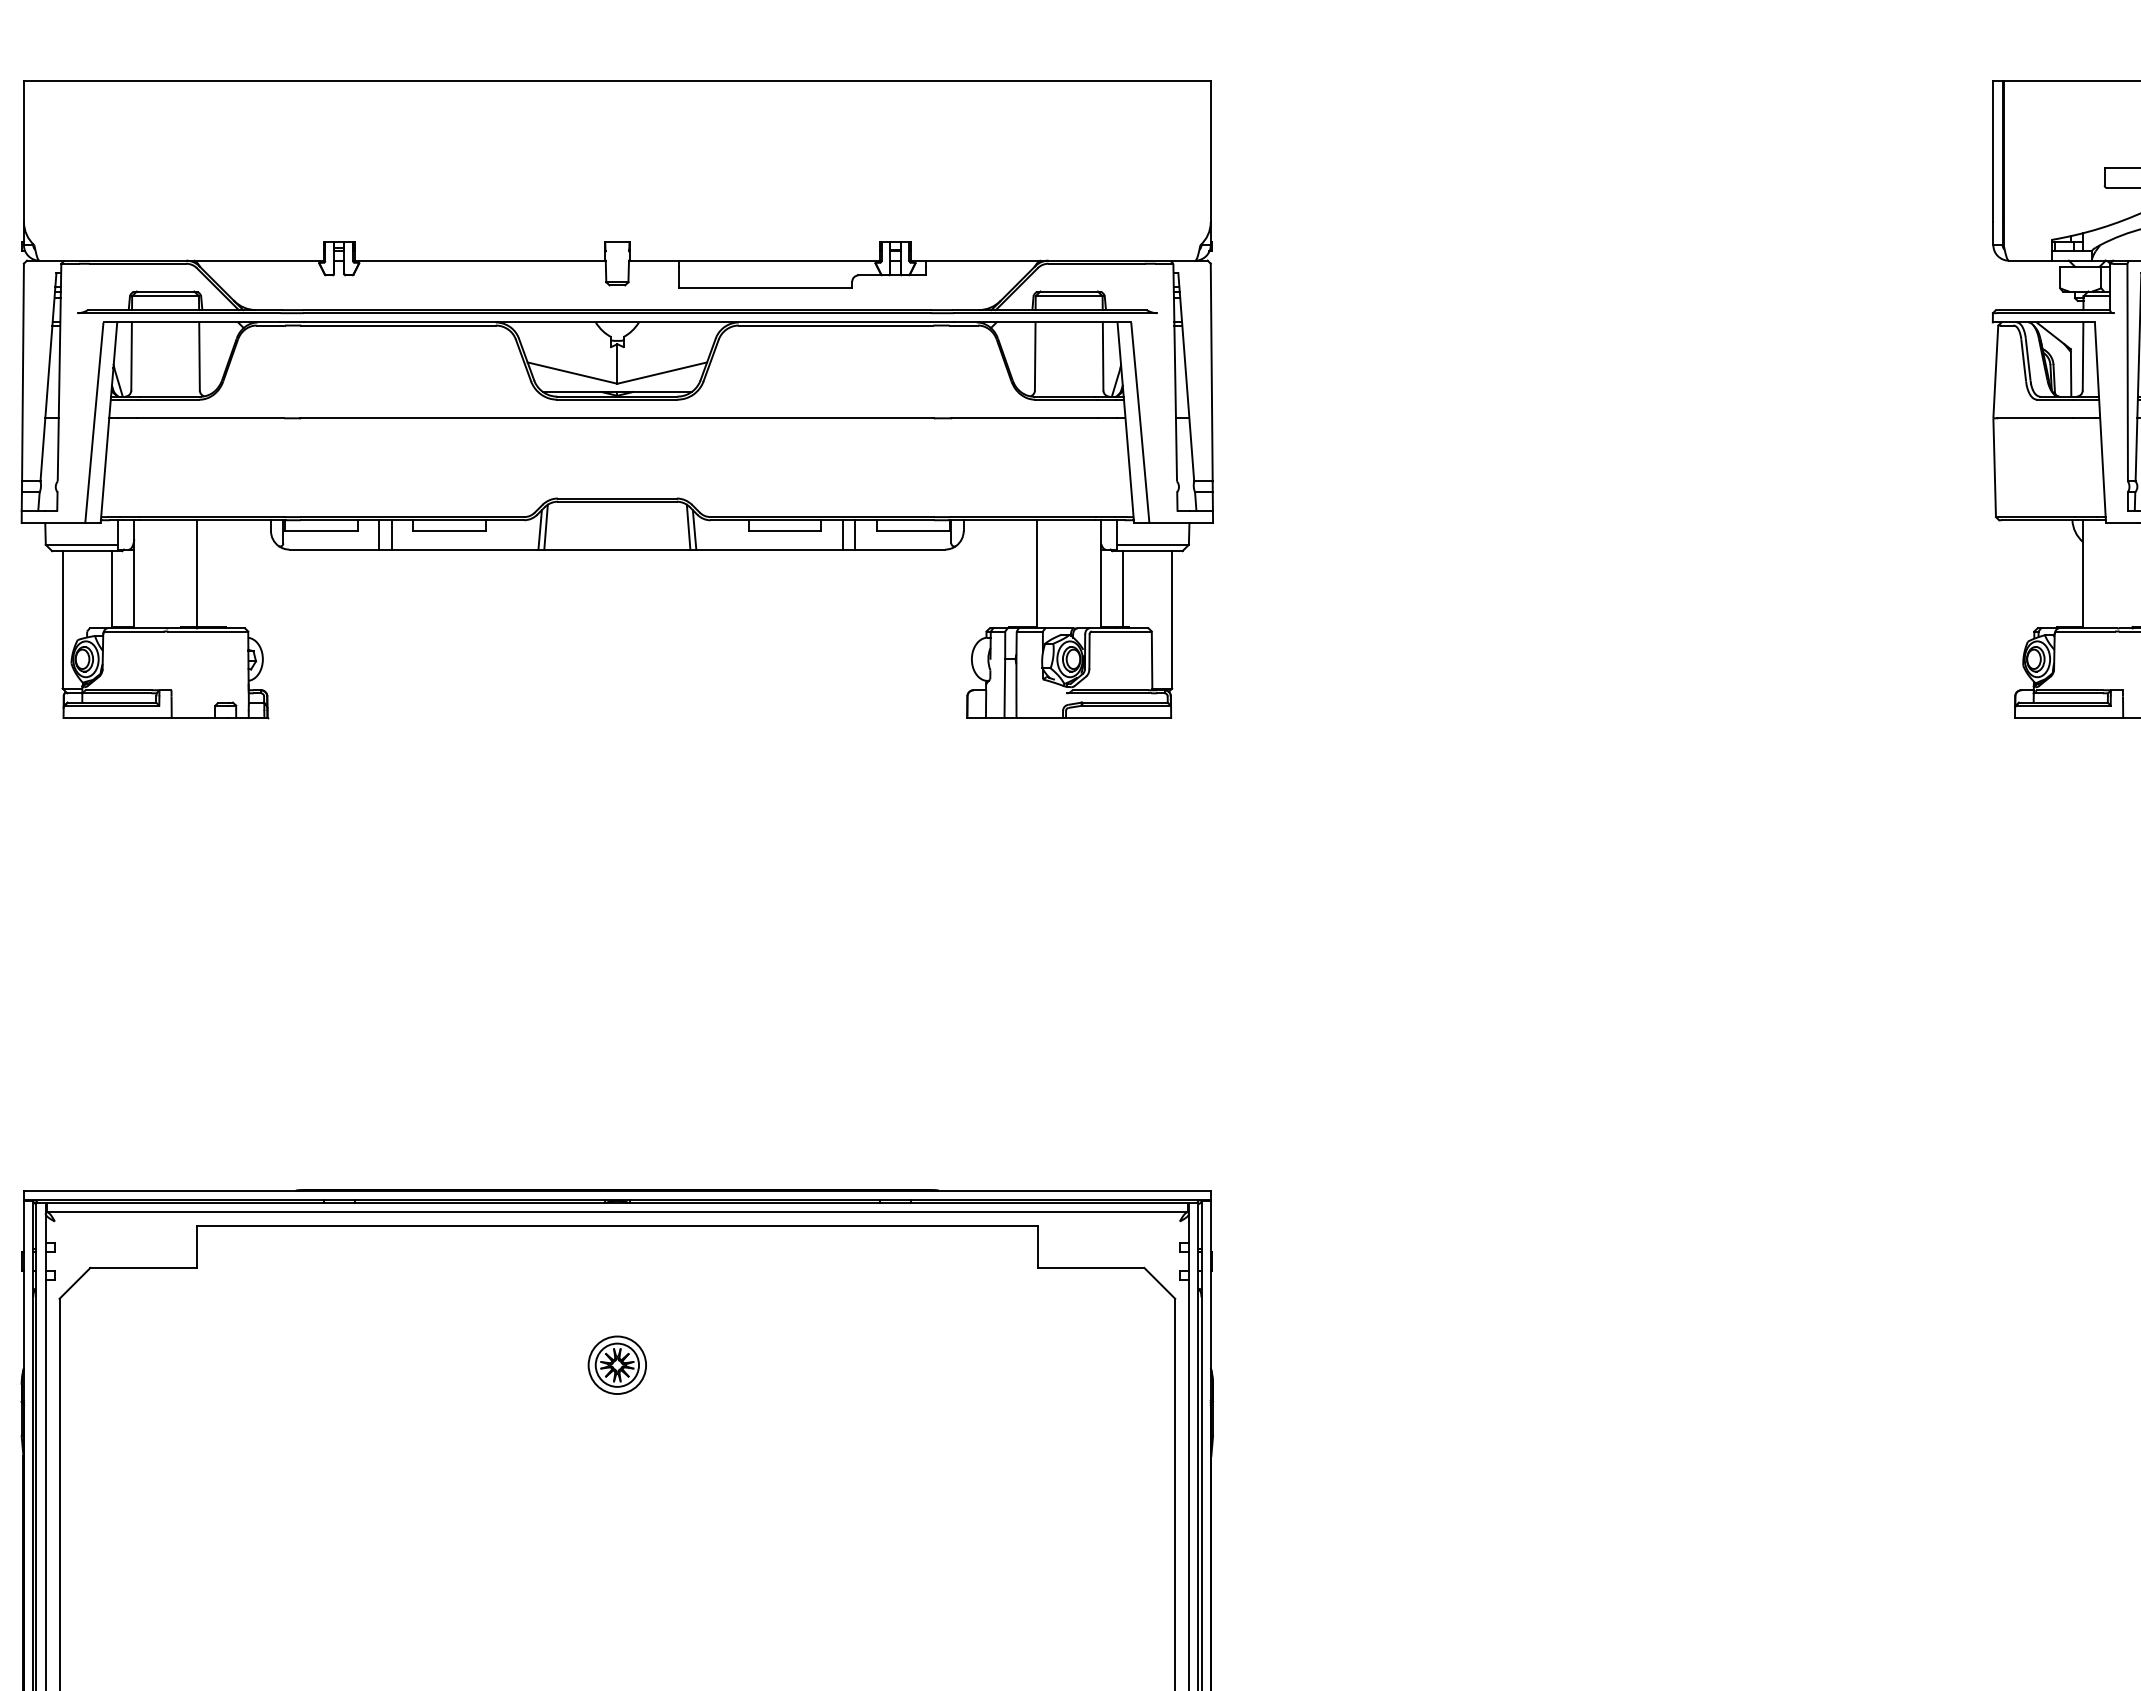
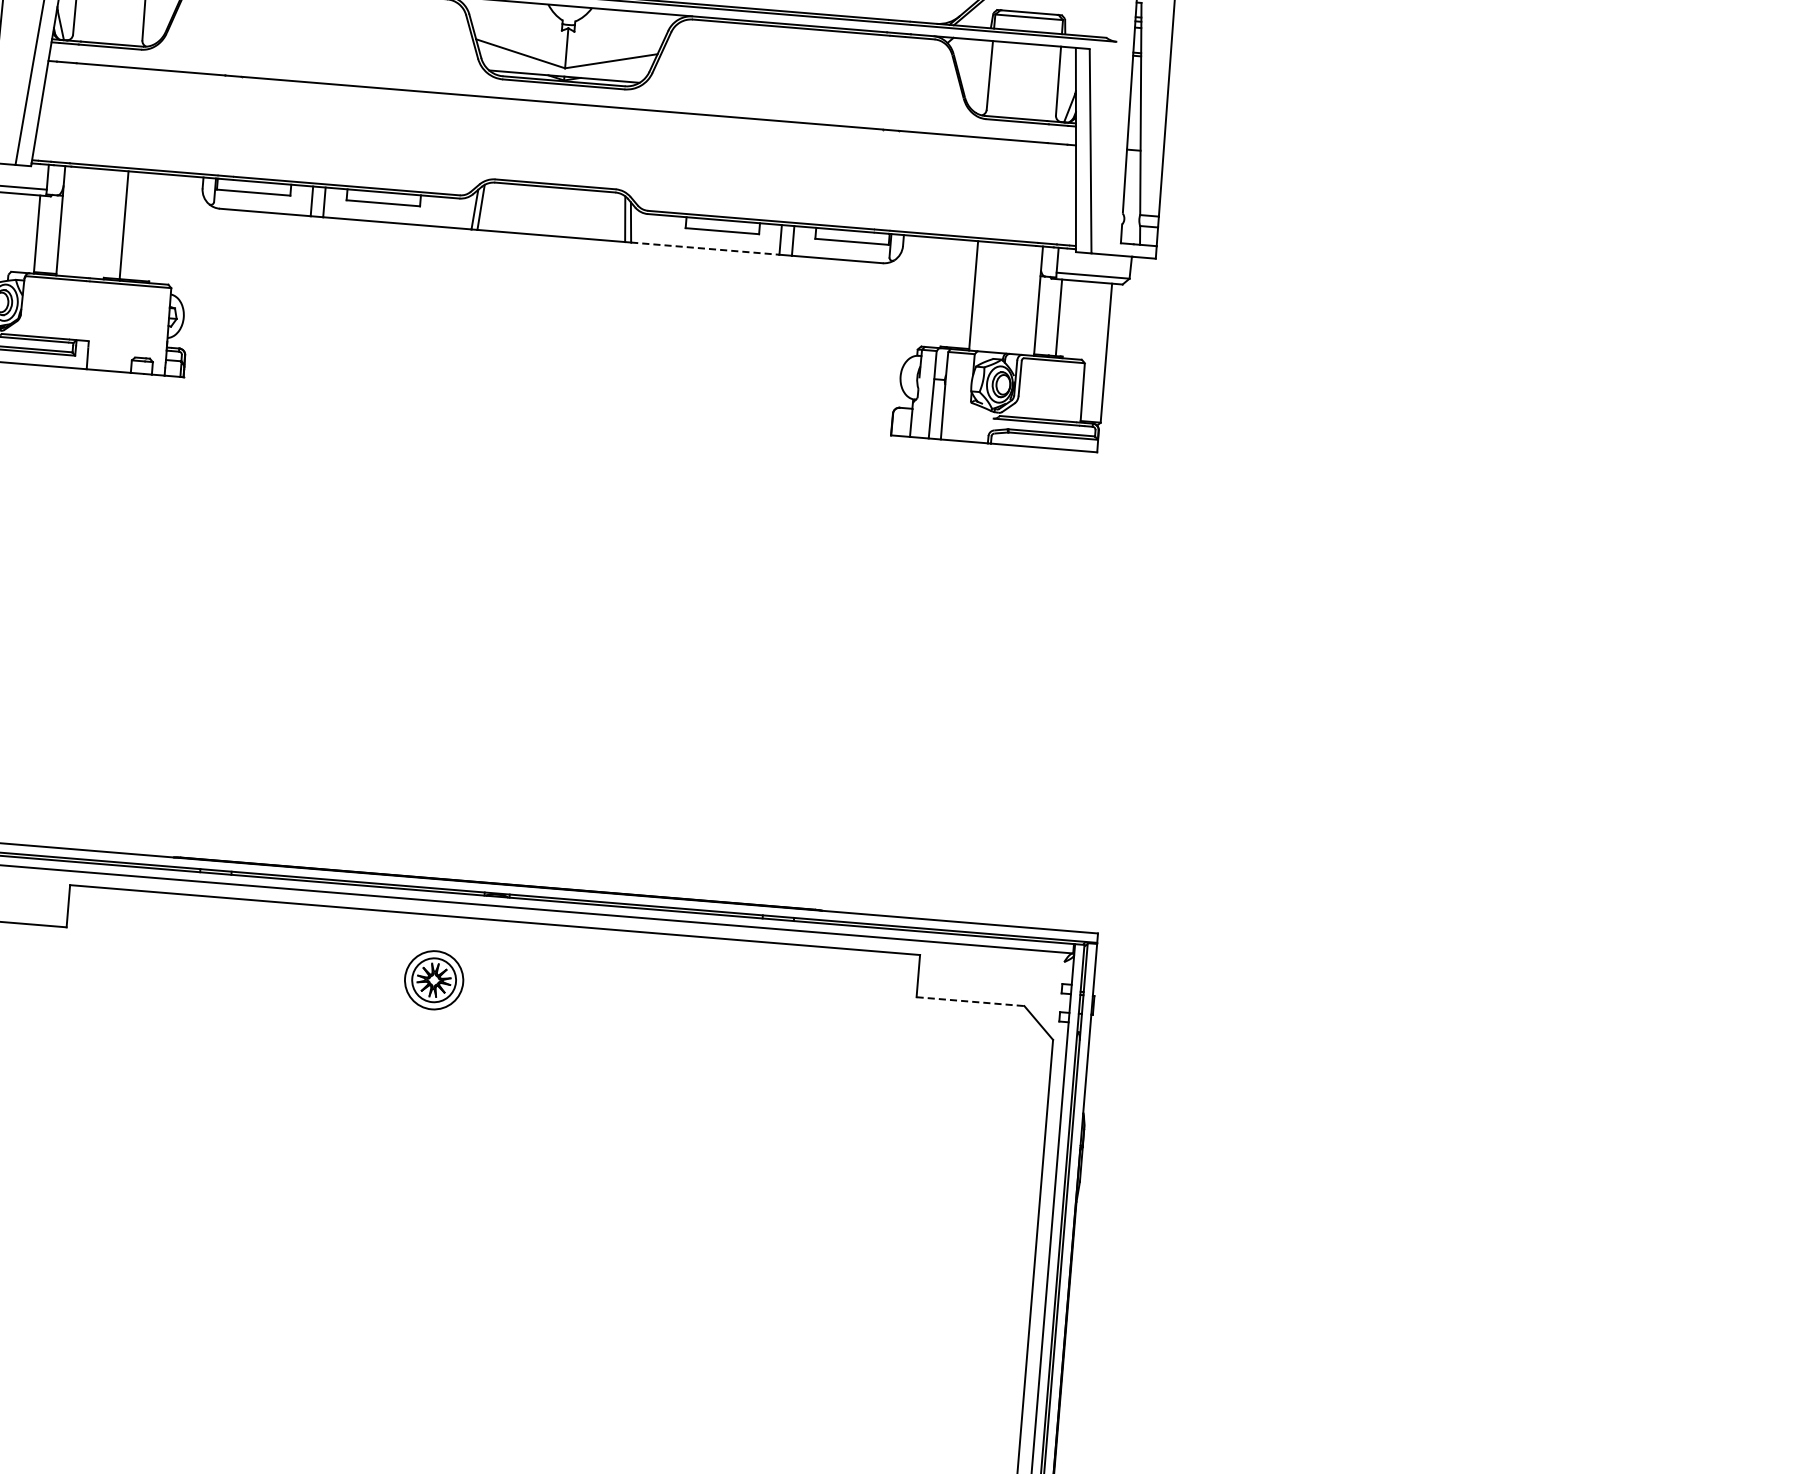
line: (770, 549) -> (706, 248), solid -> dashed
line: (1091, 1267) -> (971, 1001), solid -> dashed
part: (616, 1364) -> (433, 979), moved

